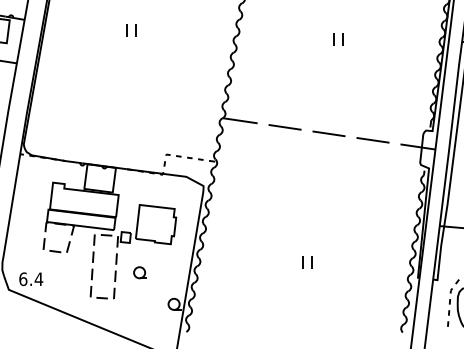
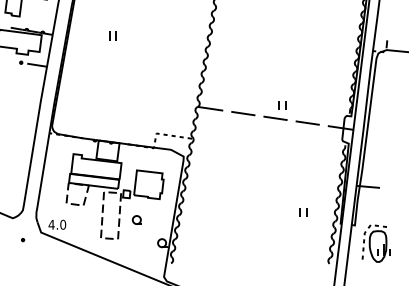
part: (130, 30) -> (112, 35), moved
part: (338, 39) -> (282, 105), moved
part: (307, 262) -> (303, 212), moved
text: (31, 278) -> (57, 224), 6.4 -> 4.0

